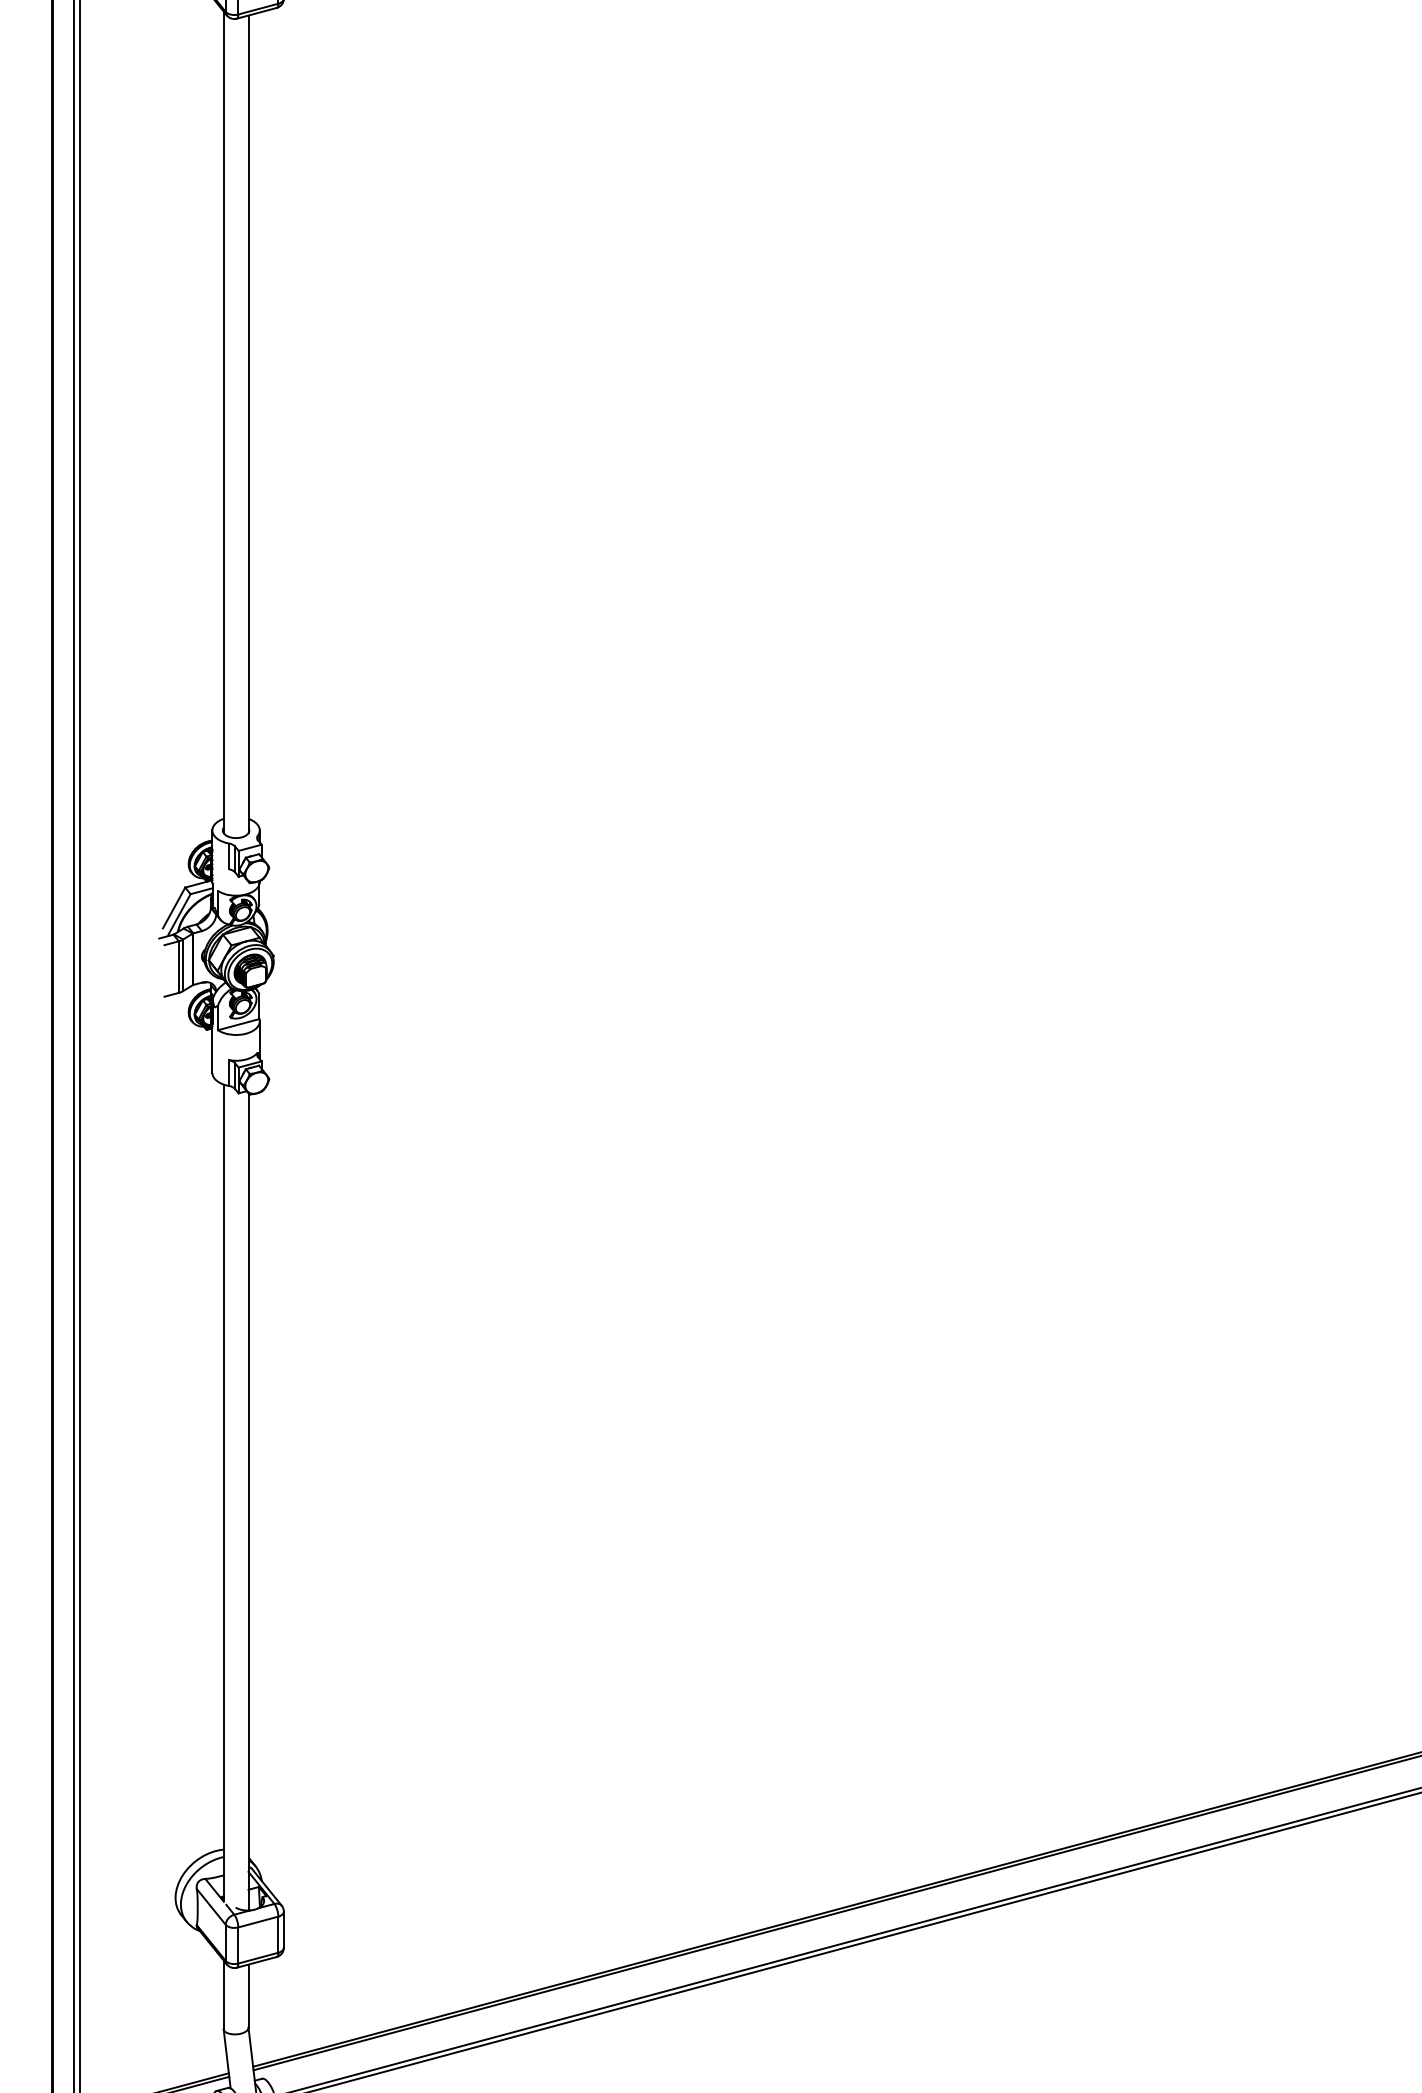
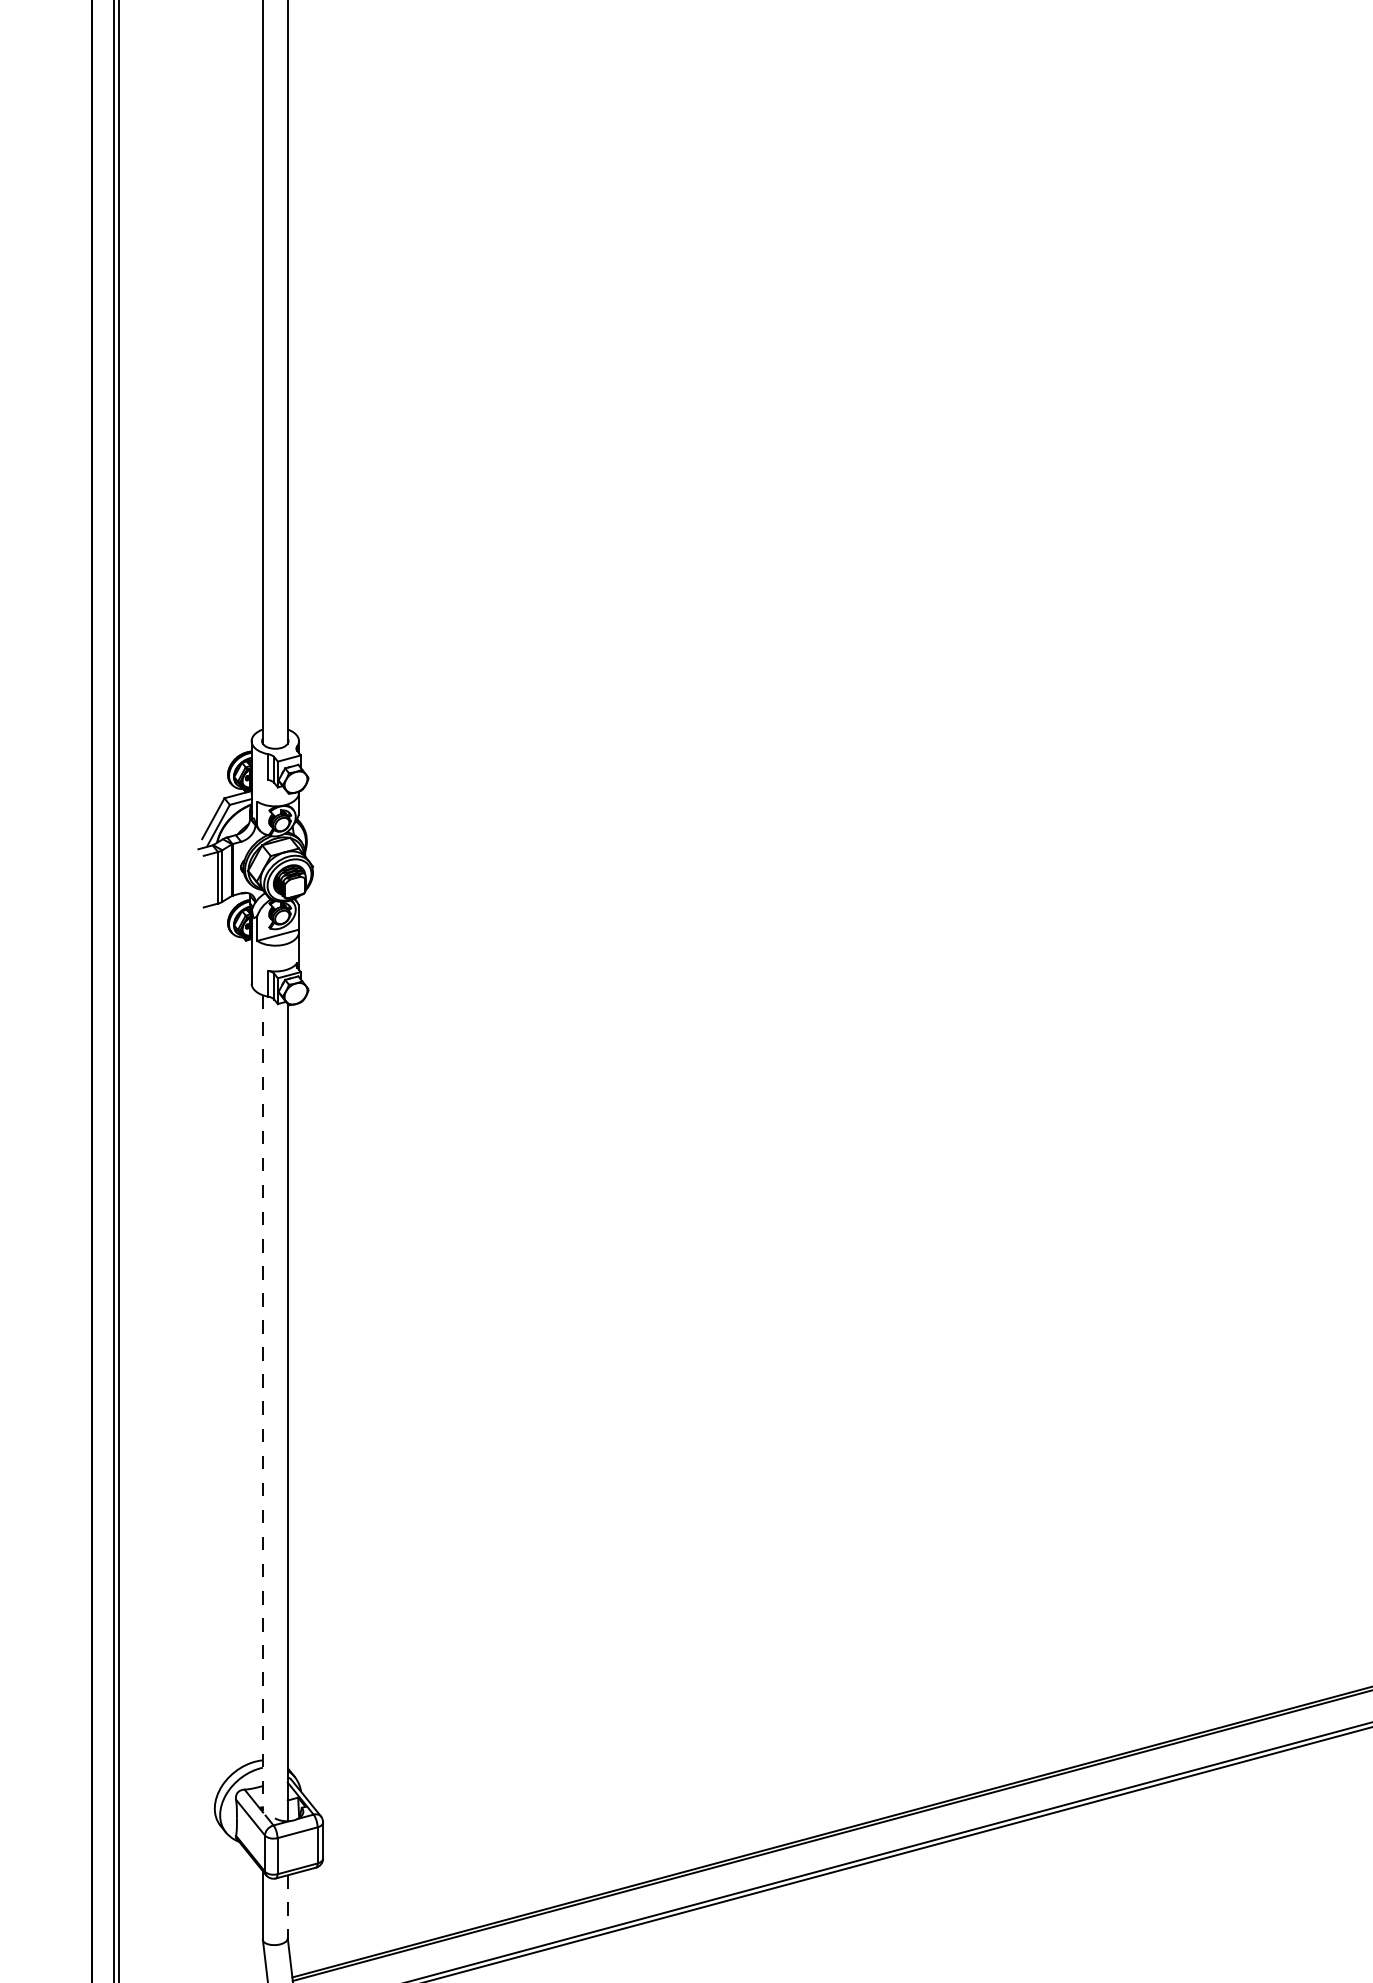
line: (223, 1492) -> (262, 1403), solid -> dashed
line: (248, 1996) -> (287, 1907), solid -> dashed

